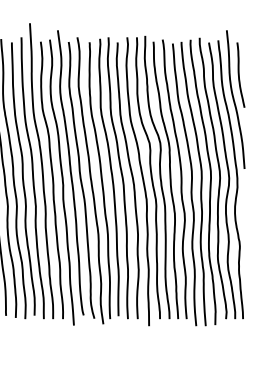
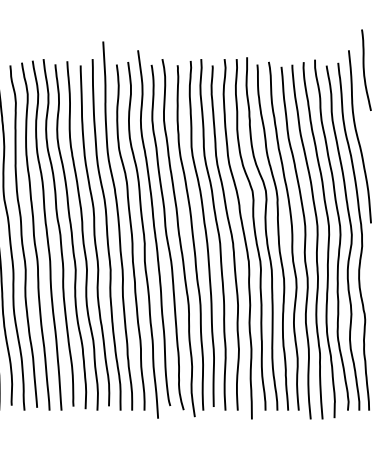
curve: (239, 74) -> (364, 69), moved

